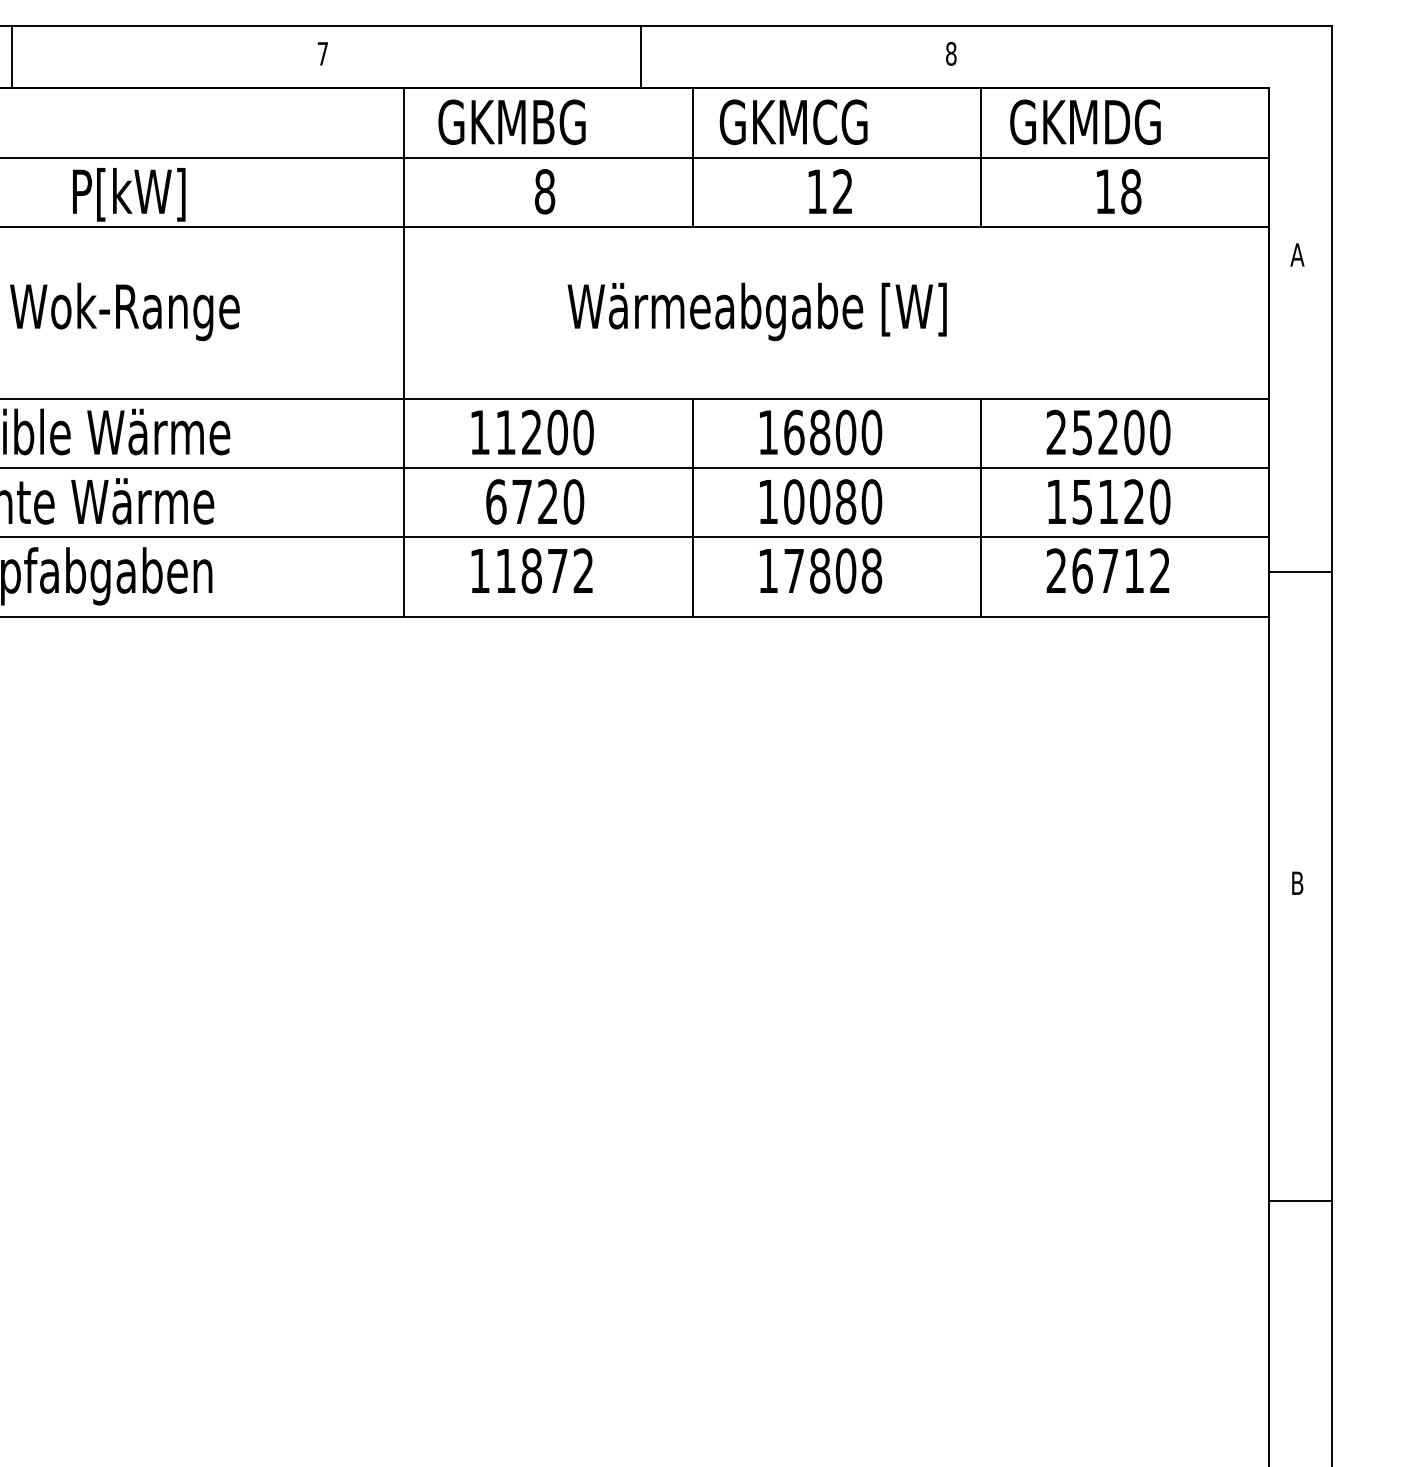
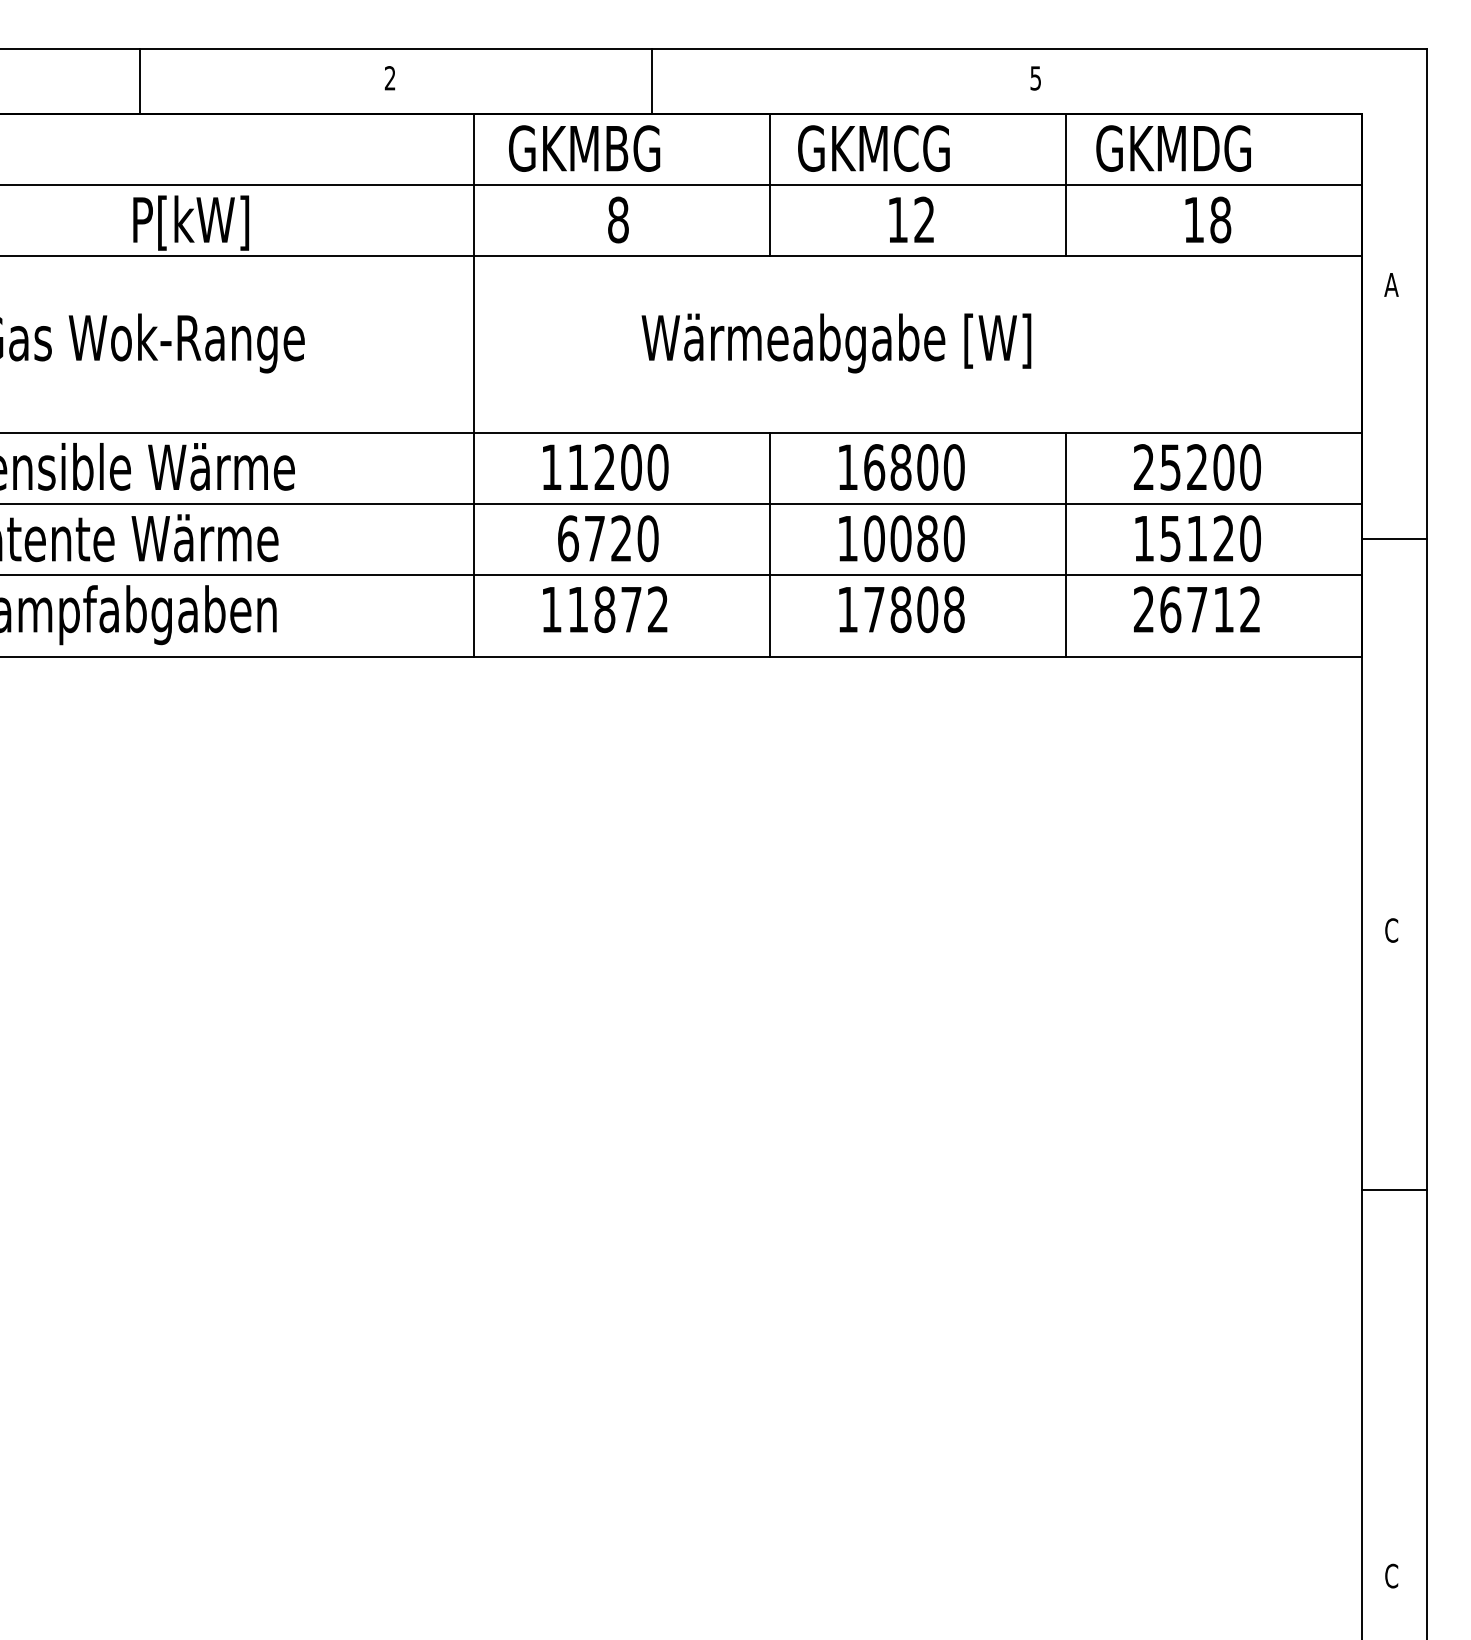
text: (322, 54) -> (389, 78), 7 -> 2
text: (950, 54) -> (1035, 78), 8 -> 5
line: (12, 56) -> (140, 81), moved
line: (640, 56) -> (651, 81), moved
line: (1300, 571) -> (1394, 538), moved
text: (1297, 883) -> (1391, 930), B -> C
line: (1300, 1200) -> (1394, 1190), moved

